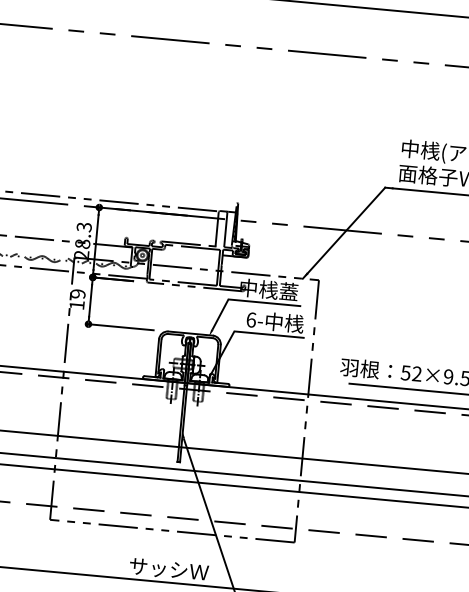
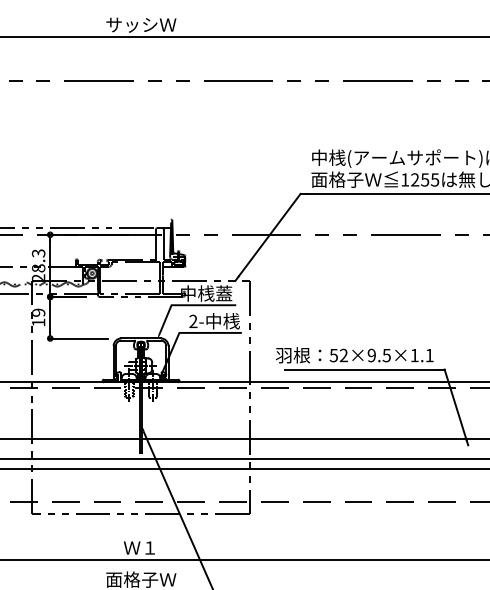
text: (251, 320) -> (193, 321), 6- -> 2-
text: (169, 568) -> (141, 547), サッシＷ -> Ｗ１

